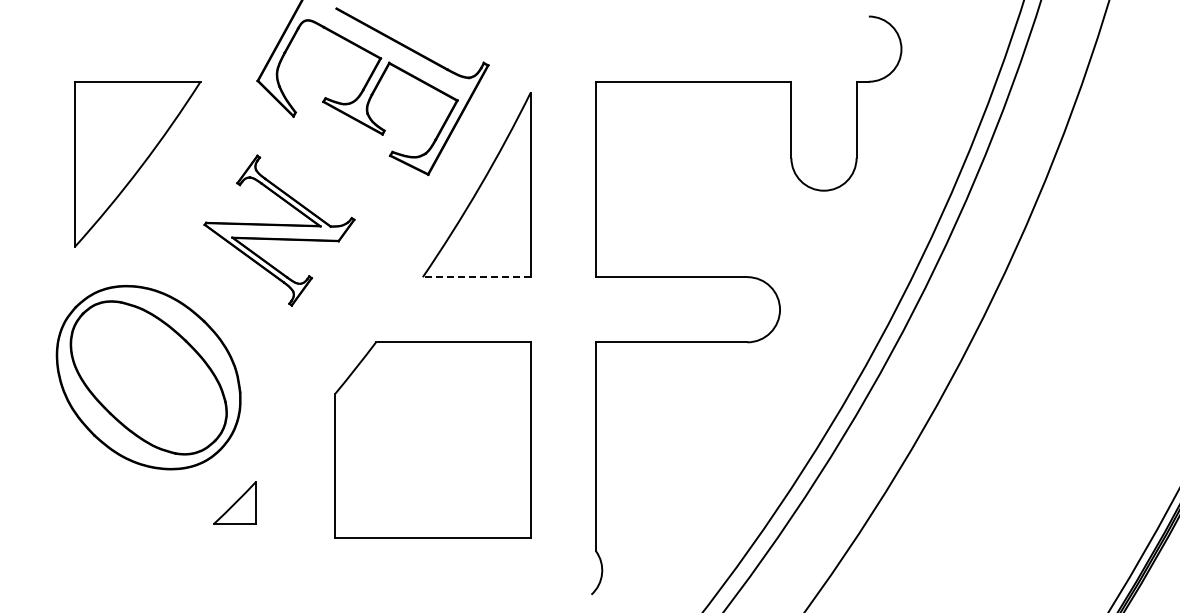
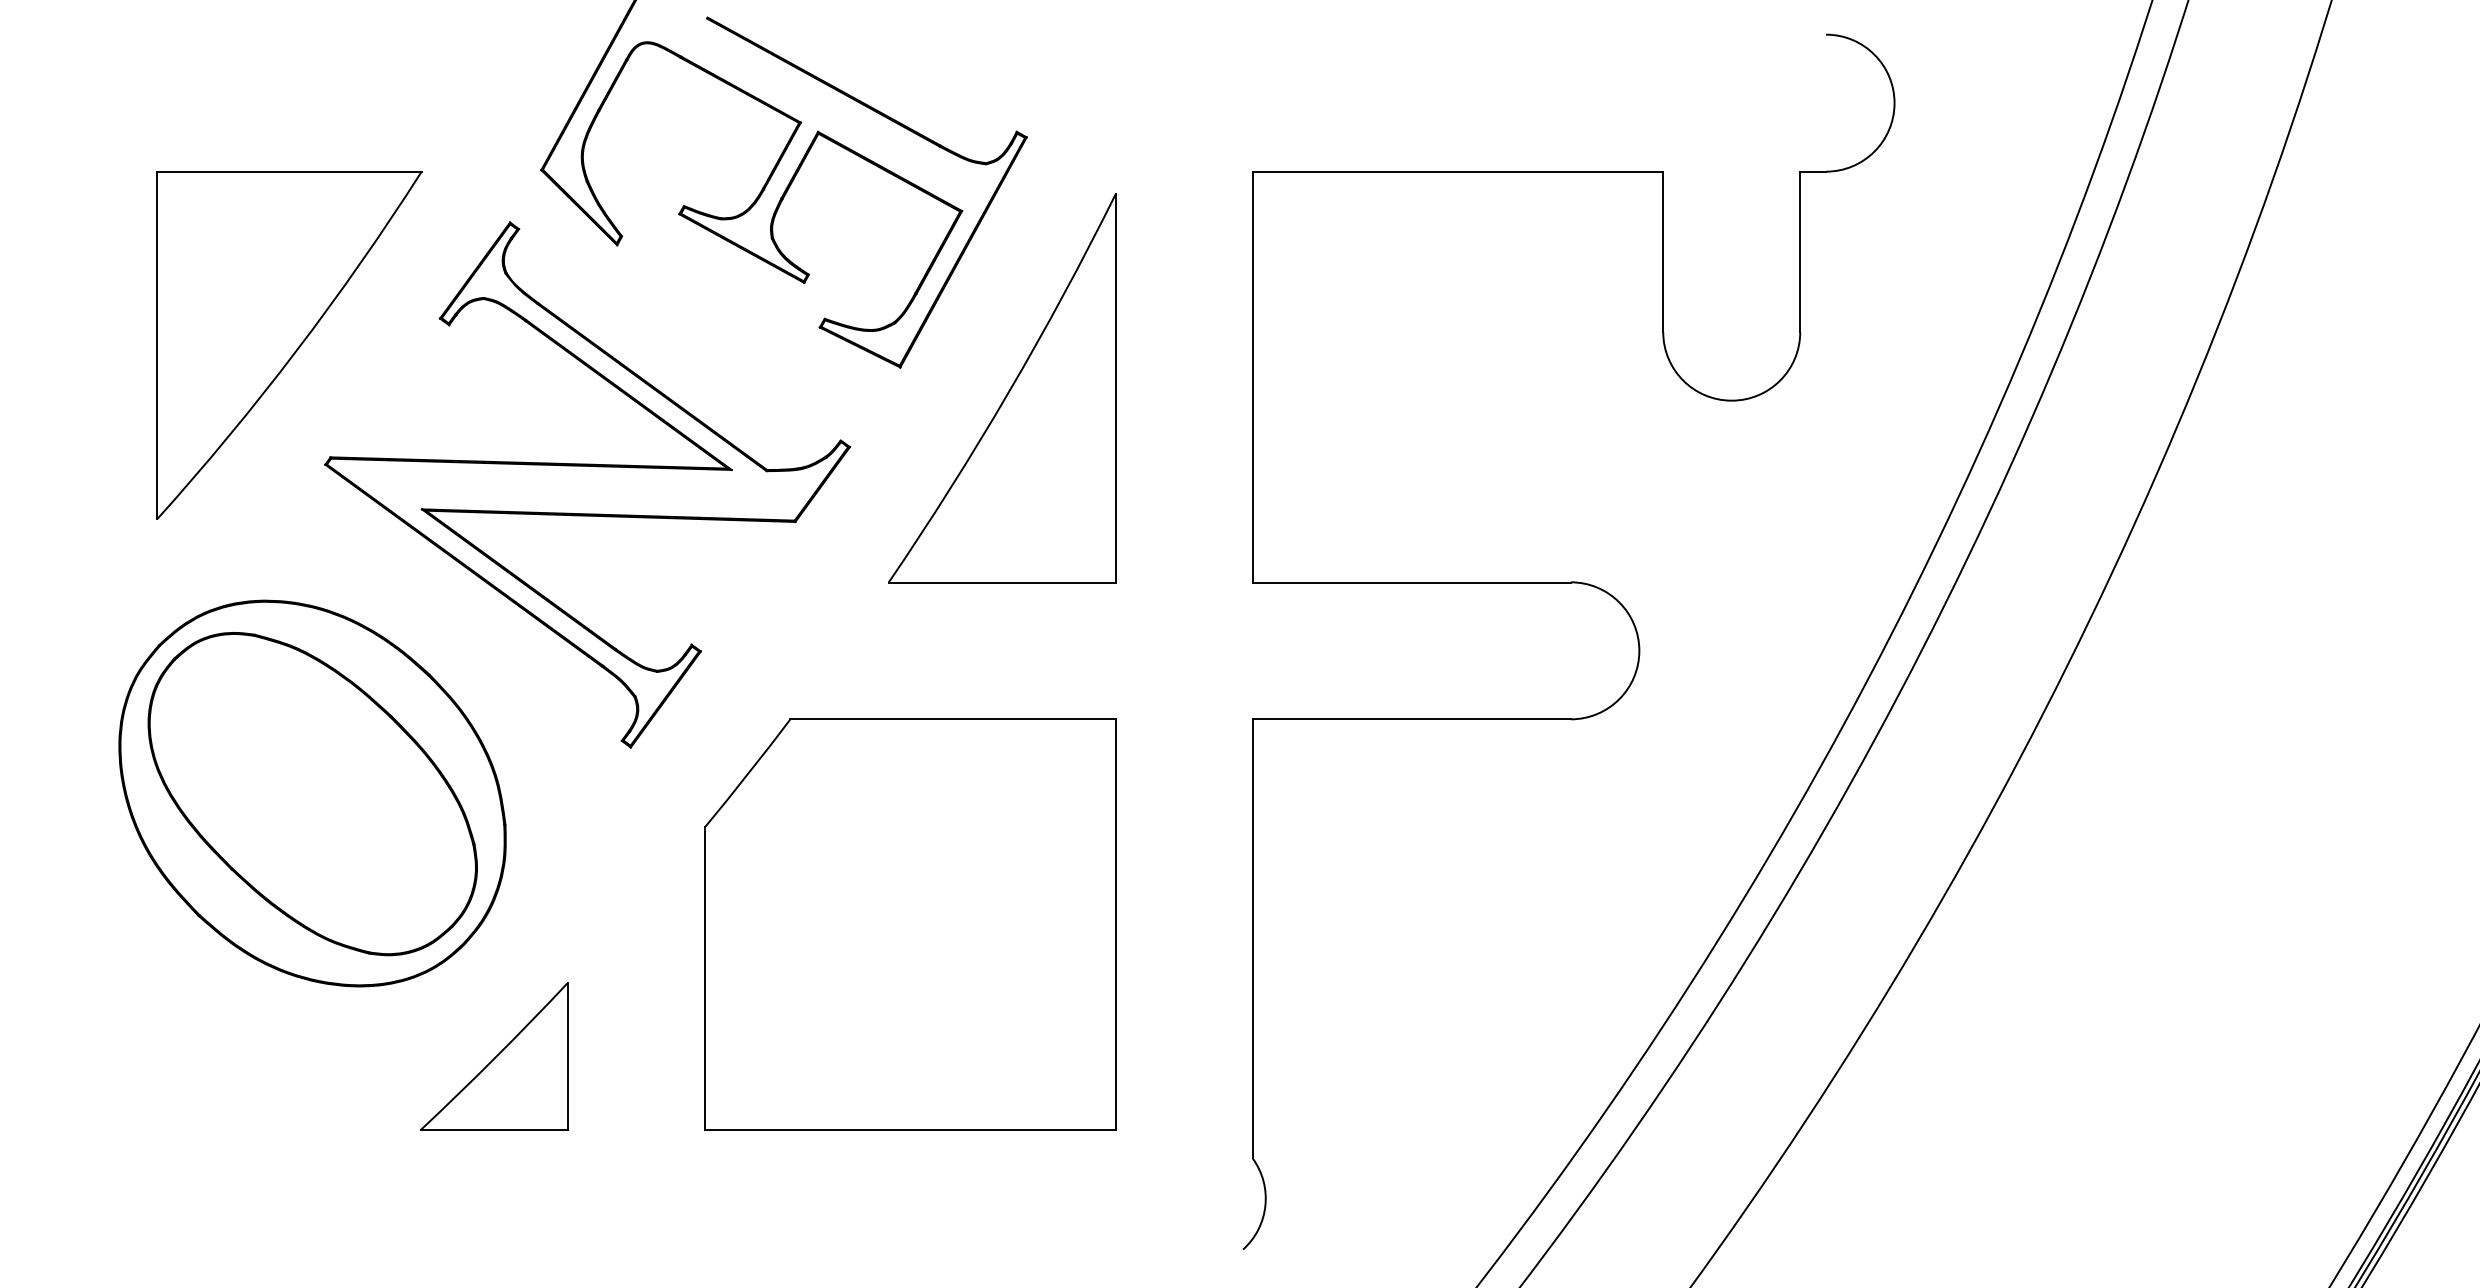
part: (279, 230) -> (587, 484), size x1.67
line: (476, 277) -> (1001, 583), dashed -> solid
part: (234, 502) -> (492, 1055), size x1.67

